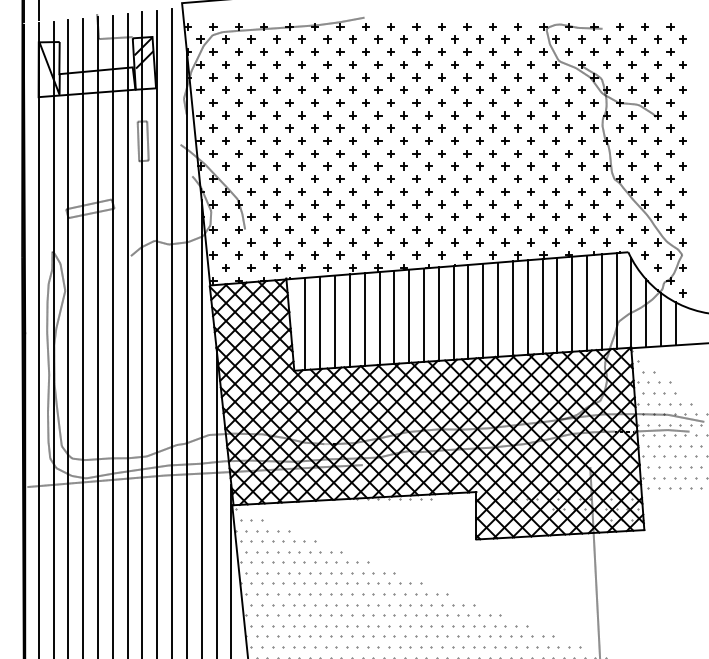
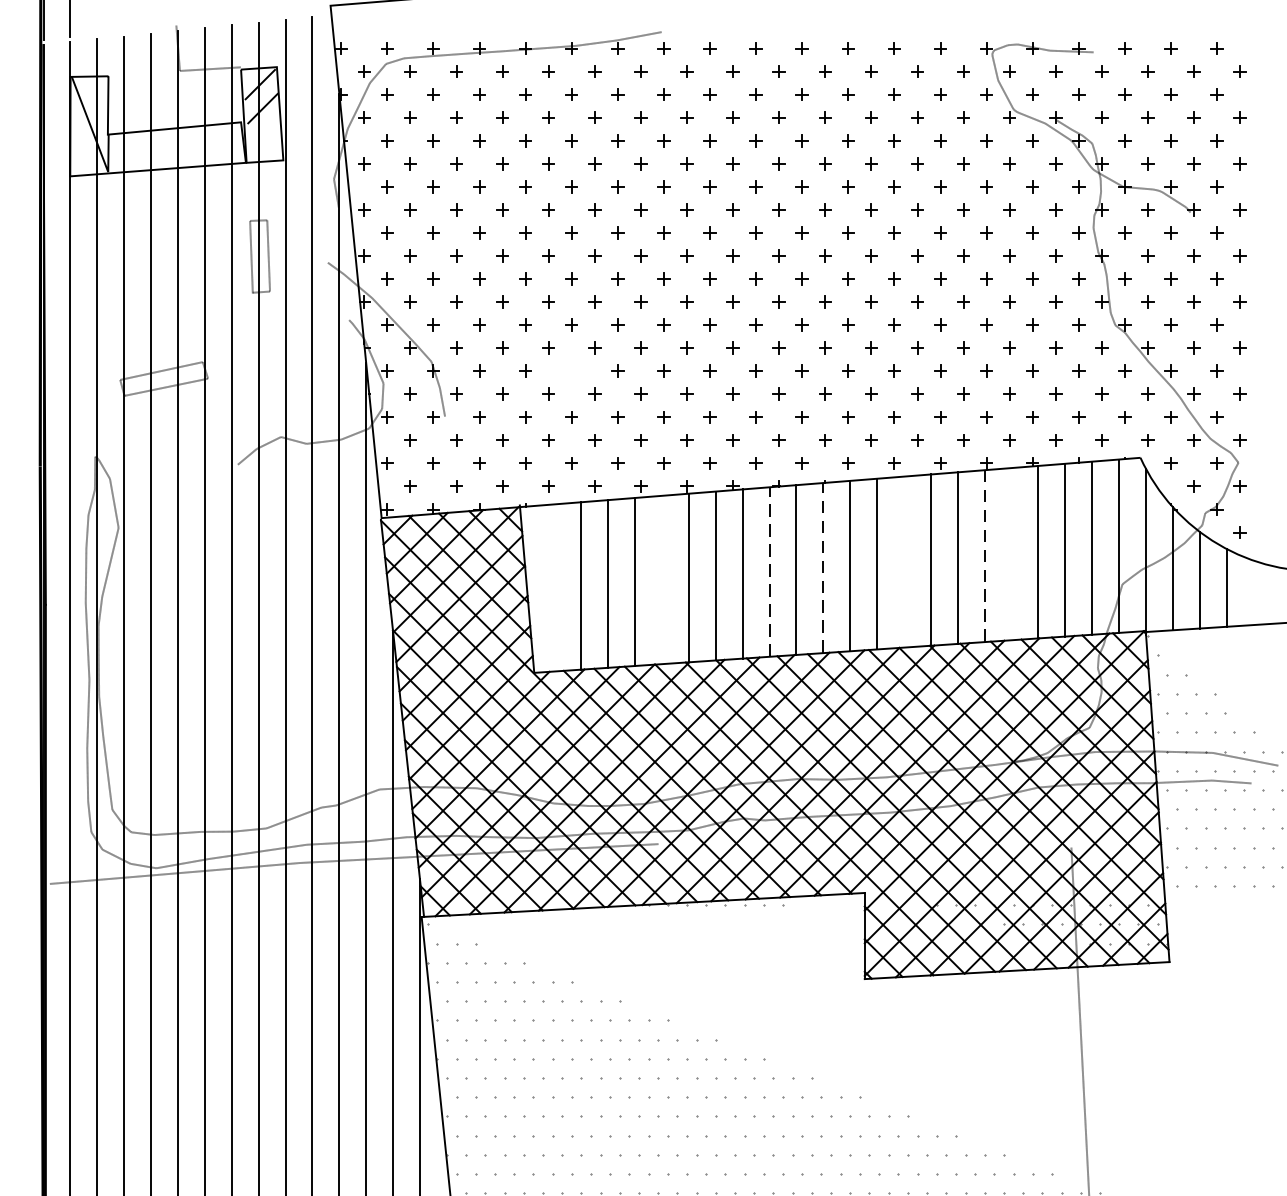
part: (314, 204) -> (570, 371), removed
line: (557, 304) -> (1011, 552), removed
line: (542, 305) -> (984, 554), solid -> dashed
line: (498, 309) -> (904, 561), removed
line: (453, 313) -> (823, 568), solid -> dashed
line: (423, 315) -> (768, 572), solid -> dashed
line: (364, 319) -> (661, 579), removed
line: (305, 323) -> (554, 587), removed

